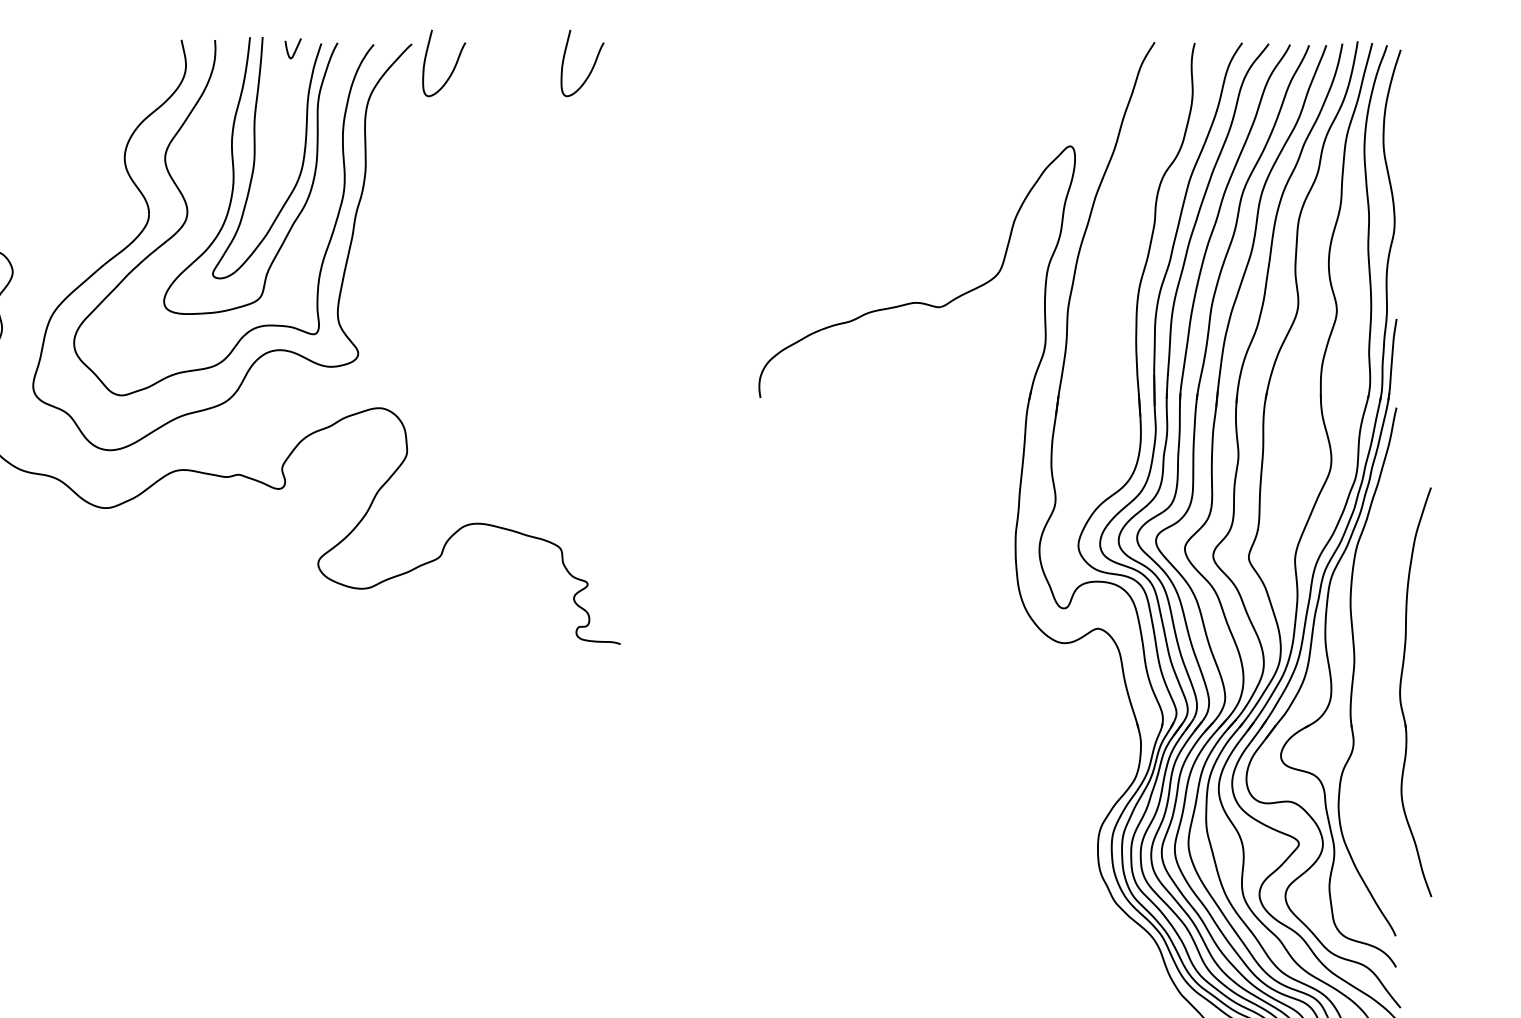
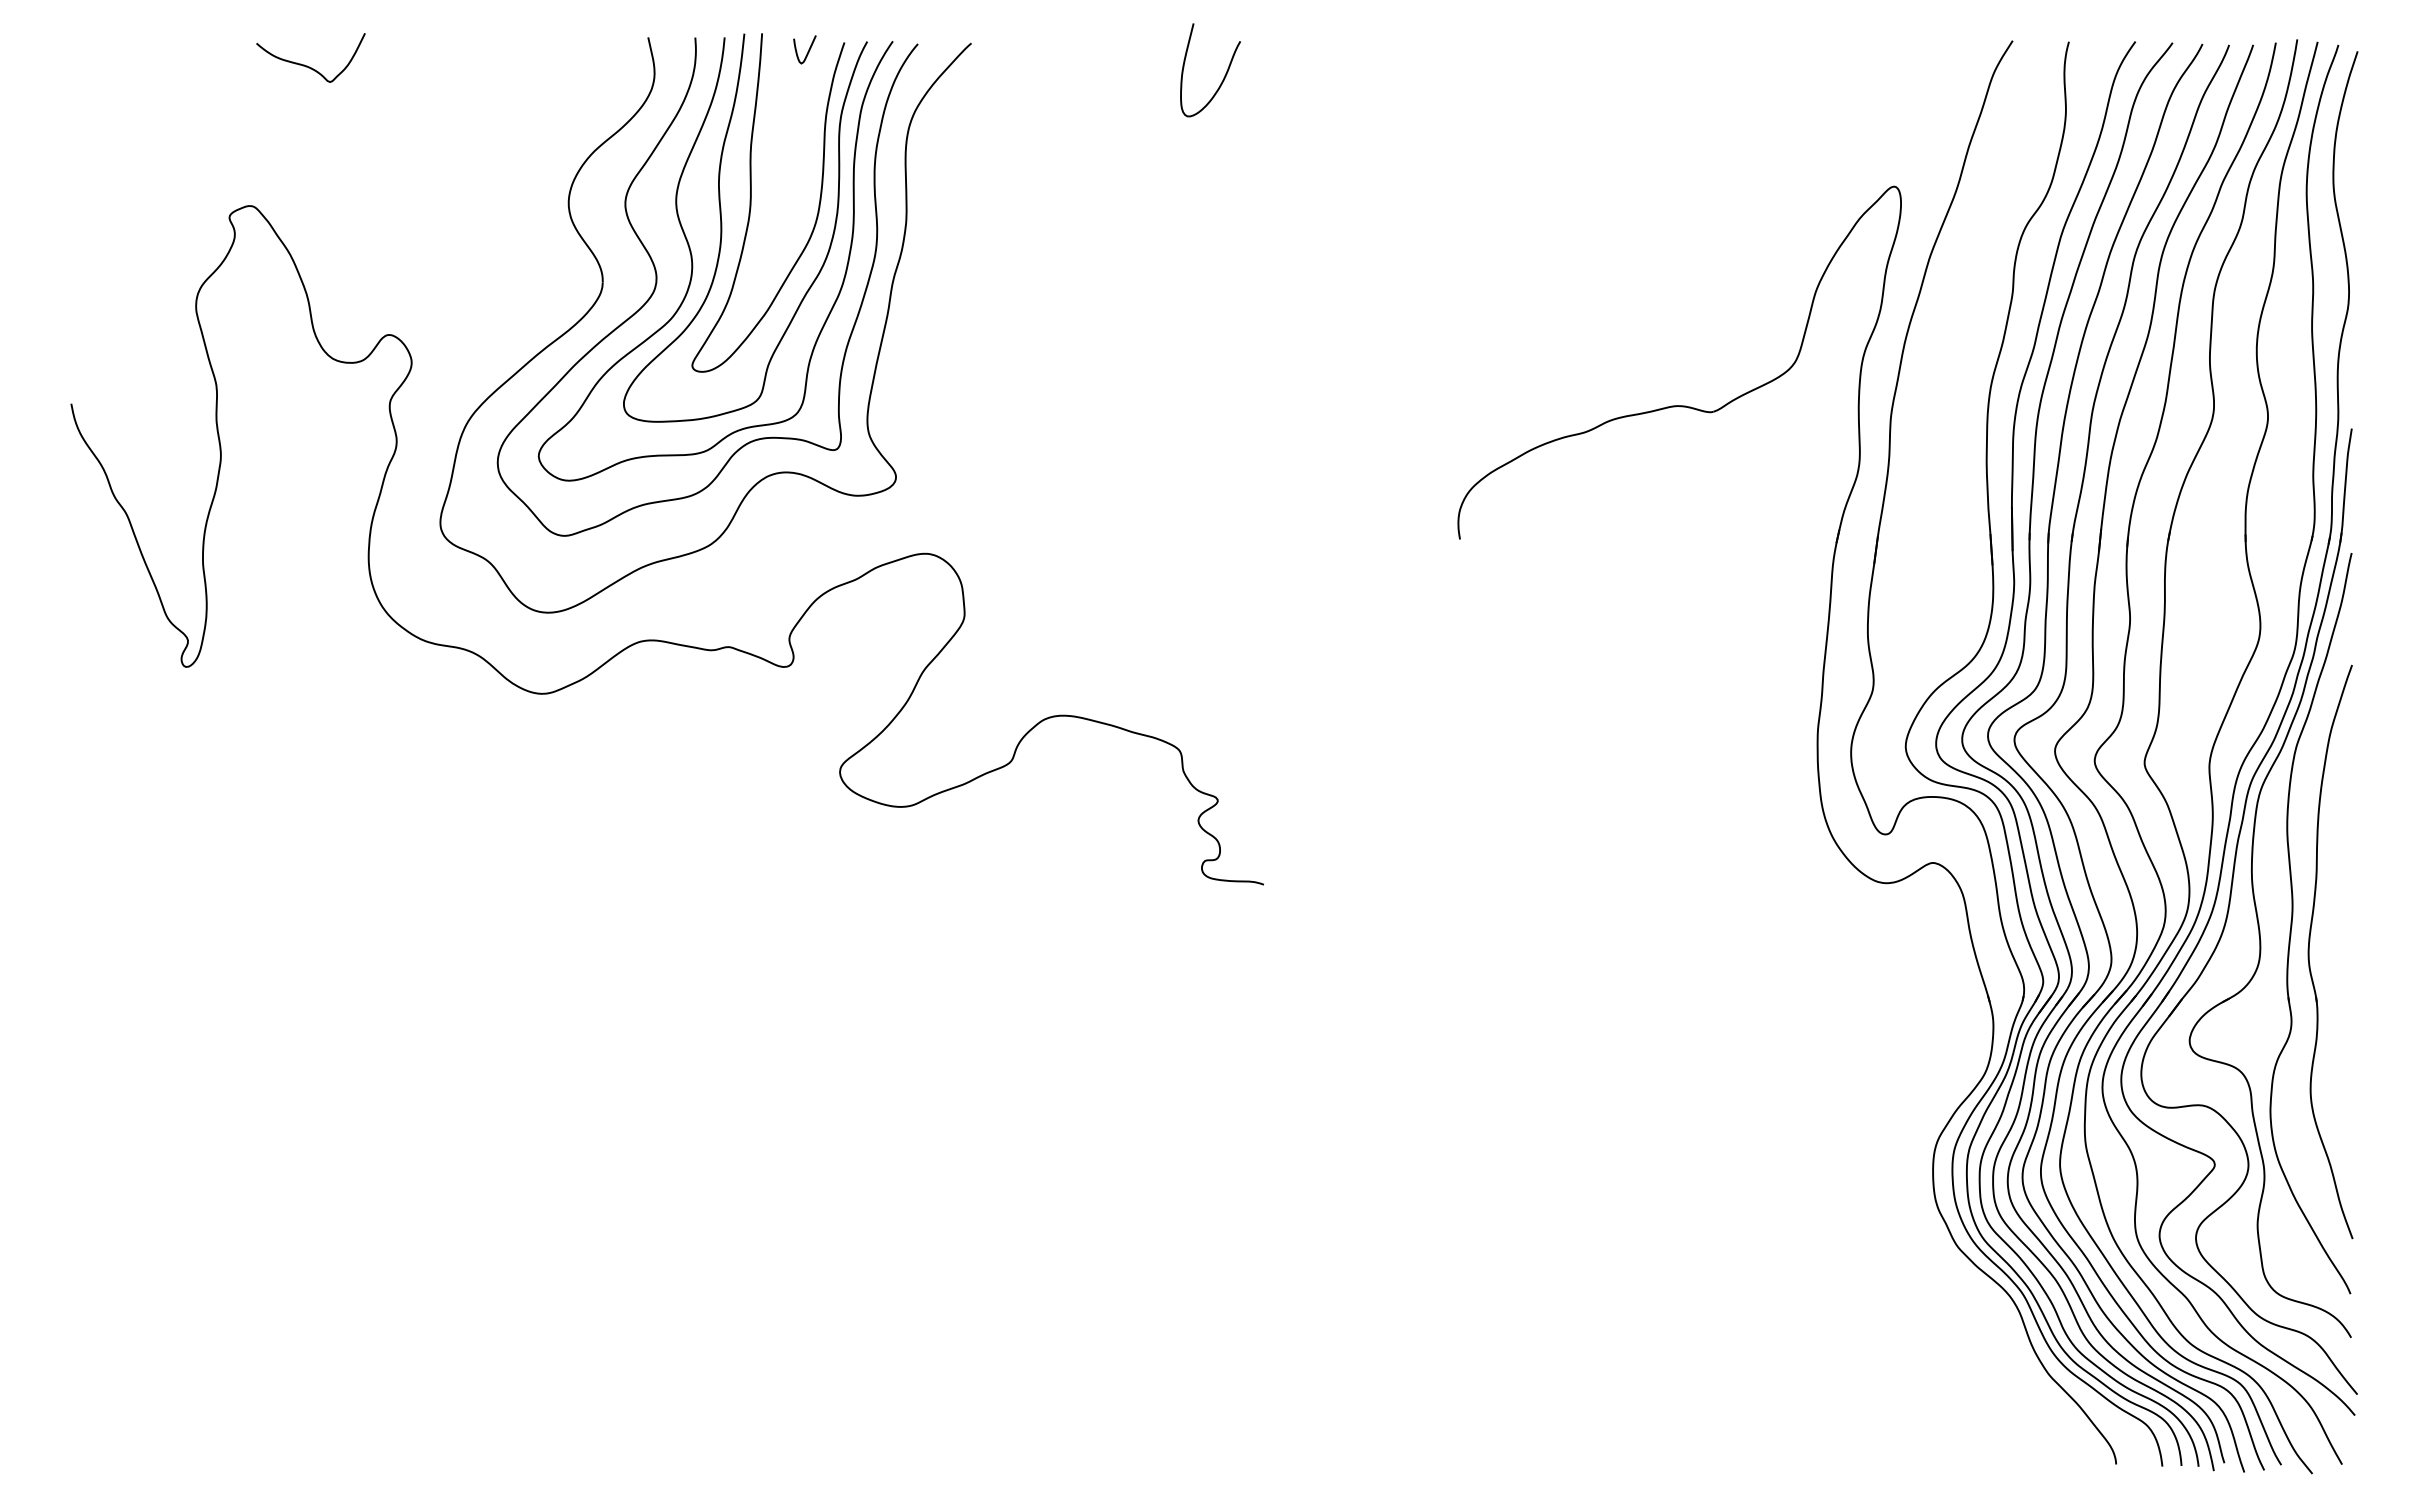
curve: (453, 68) -> (1029, 77), removed
curve: (213, 201) -> (693, 263), added
part: (1400, 691) -> (2309, 951), moved

